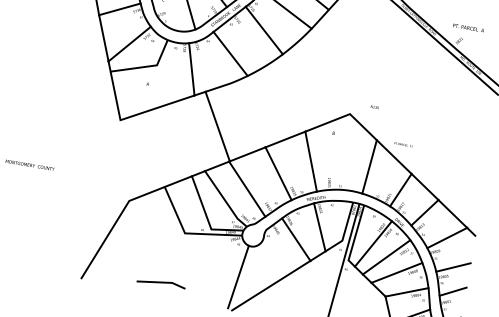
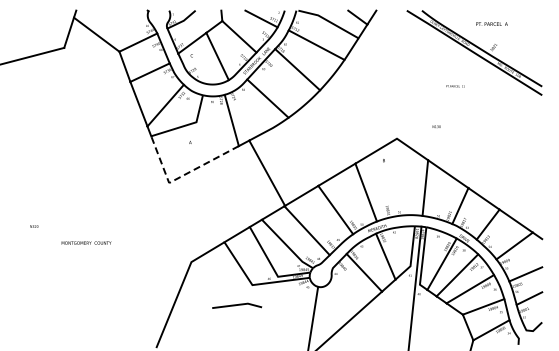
text: (468, 27) -> (491, 23), moved
text: (374, 107) -> (436, 126), moved
line: (132, 115) -> (180, 176), solid -> dashed
text: (403, 144) -> (455, 86), moved
line: (161, 283) -> (237, 305), moved

